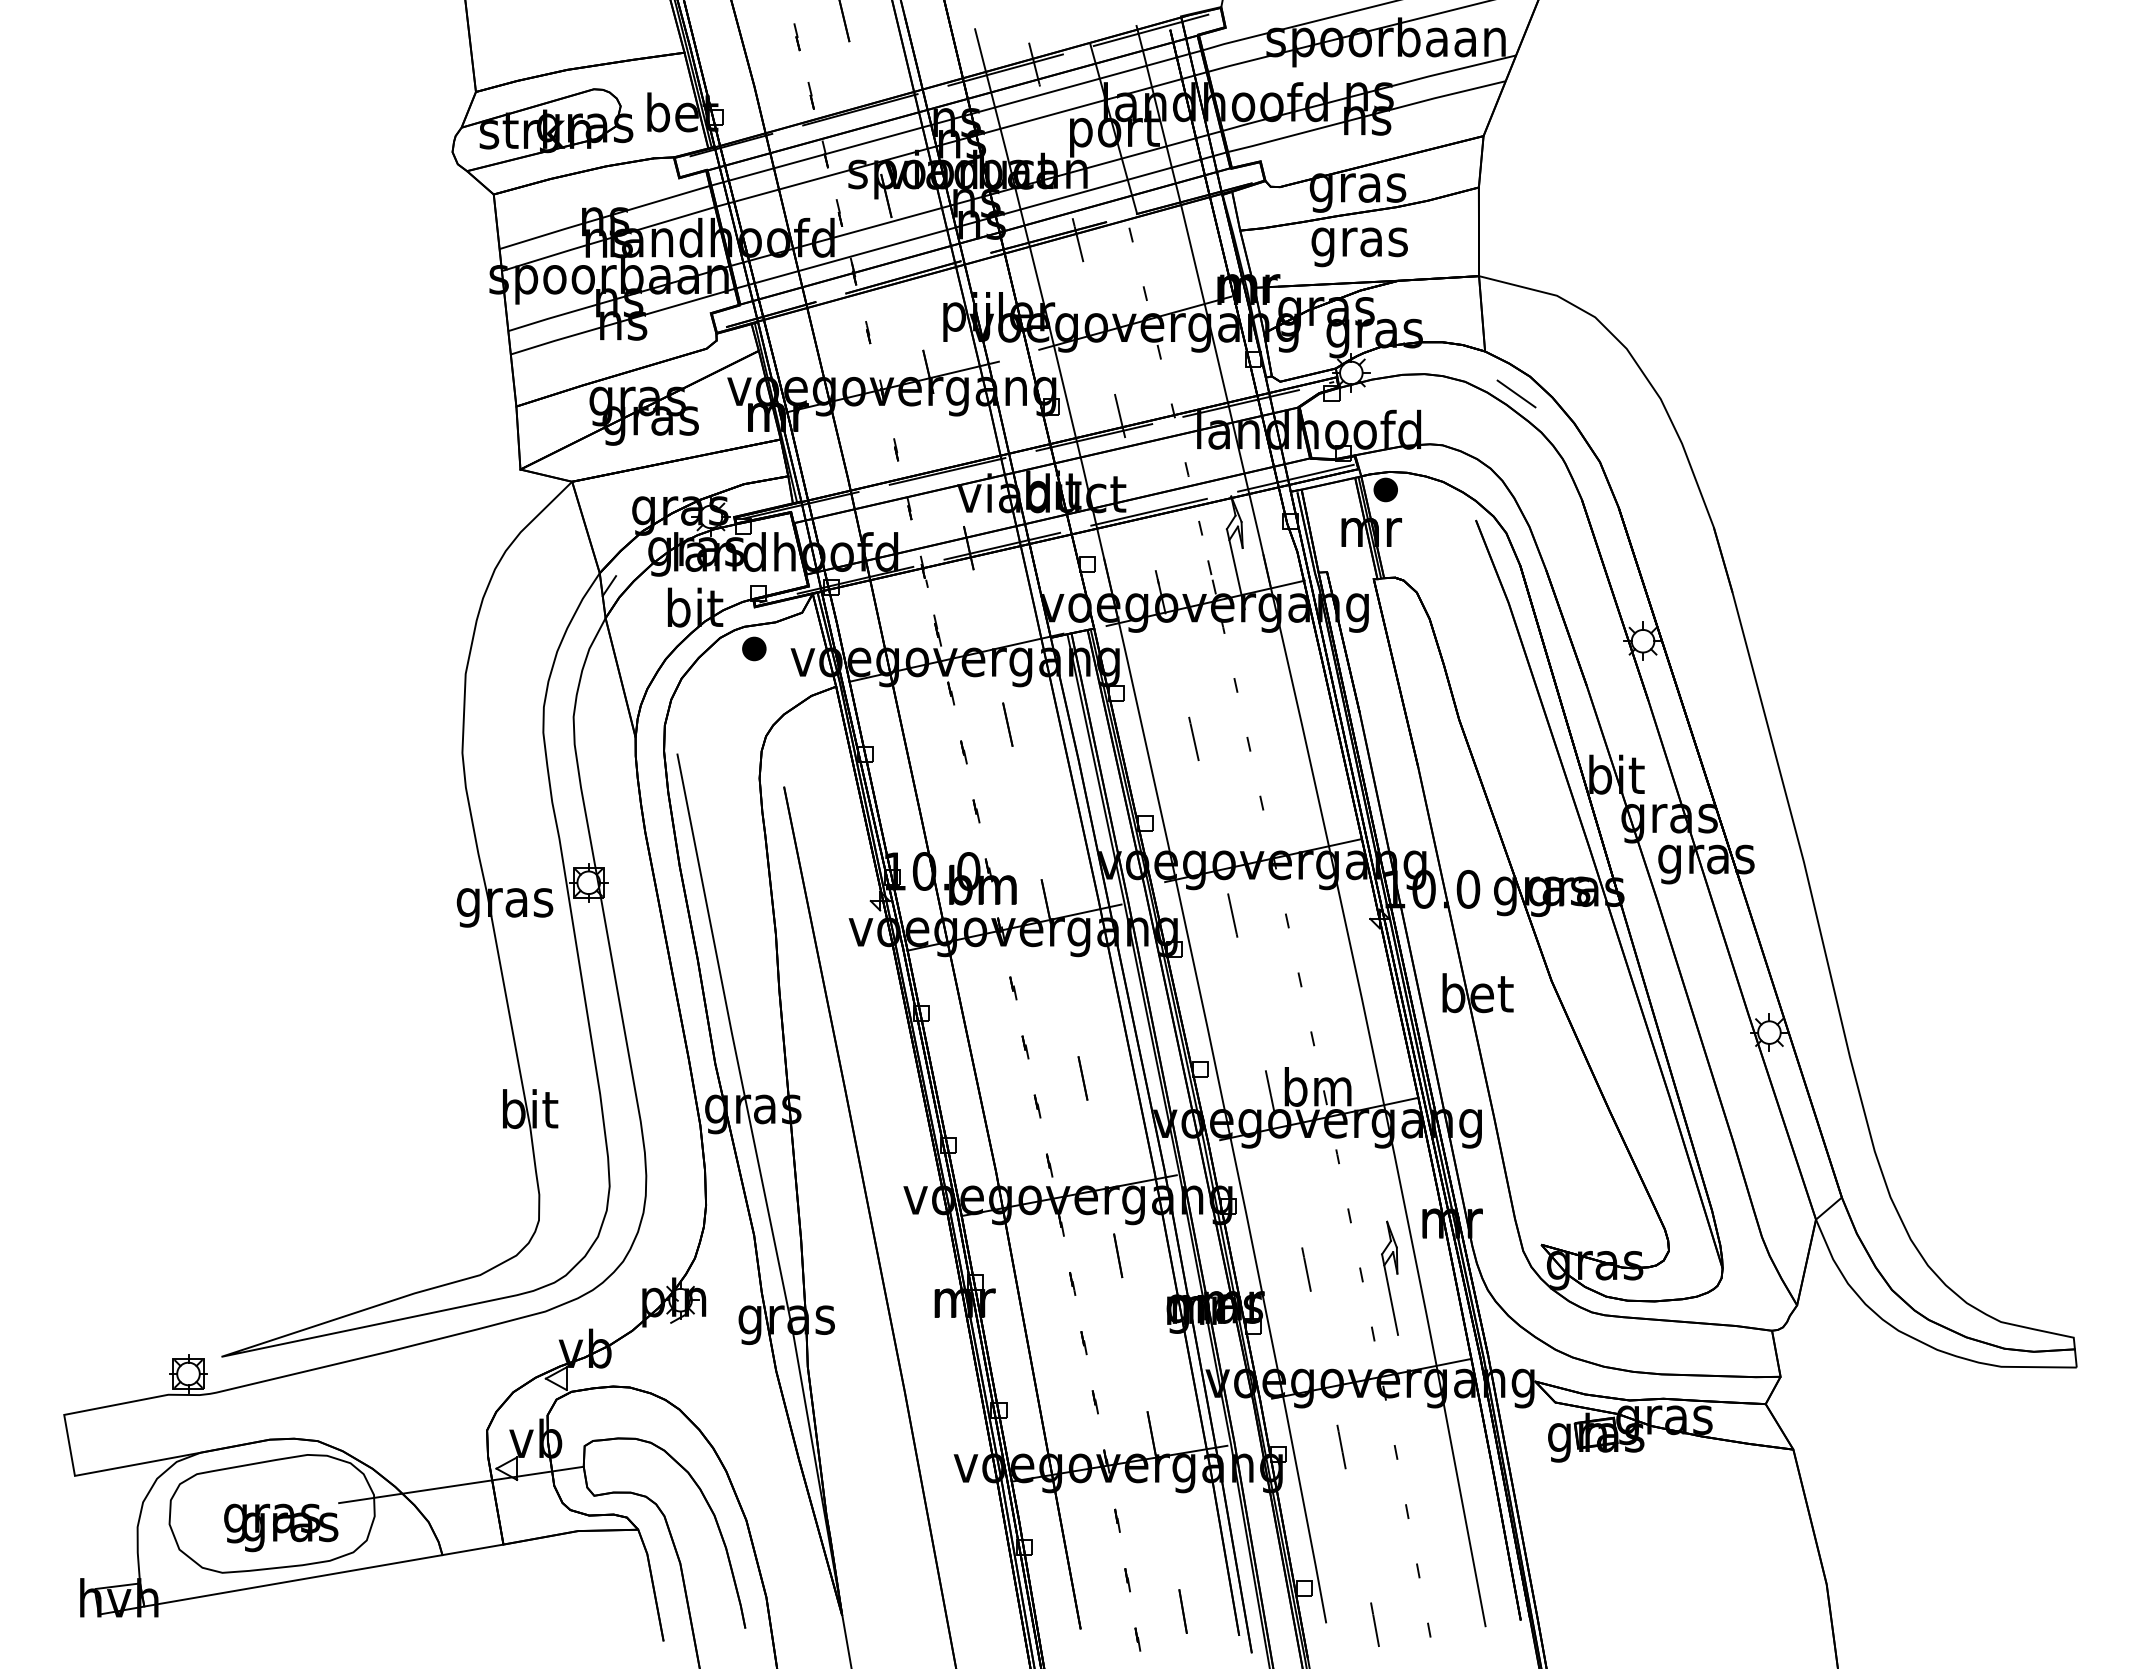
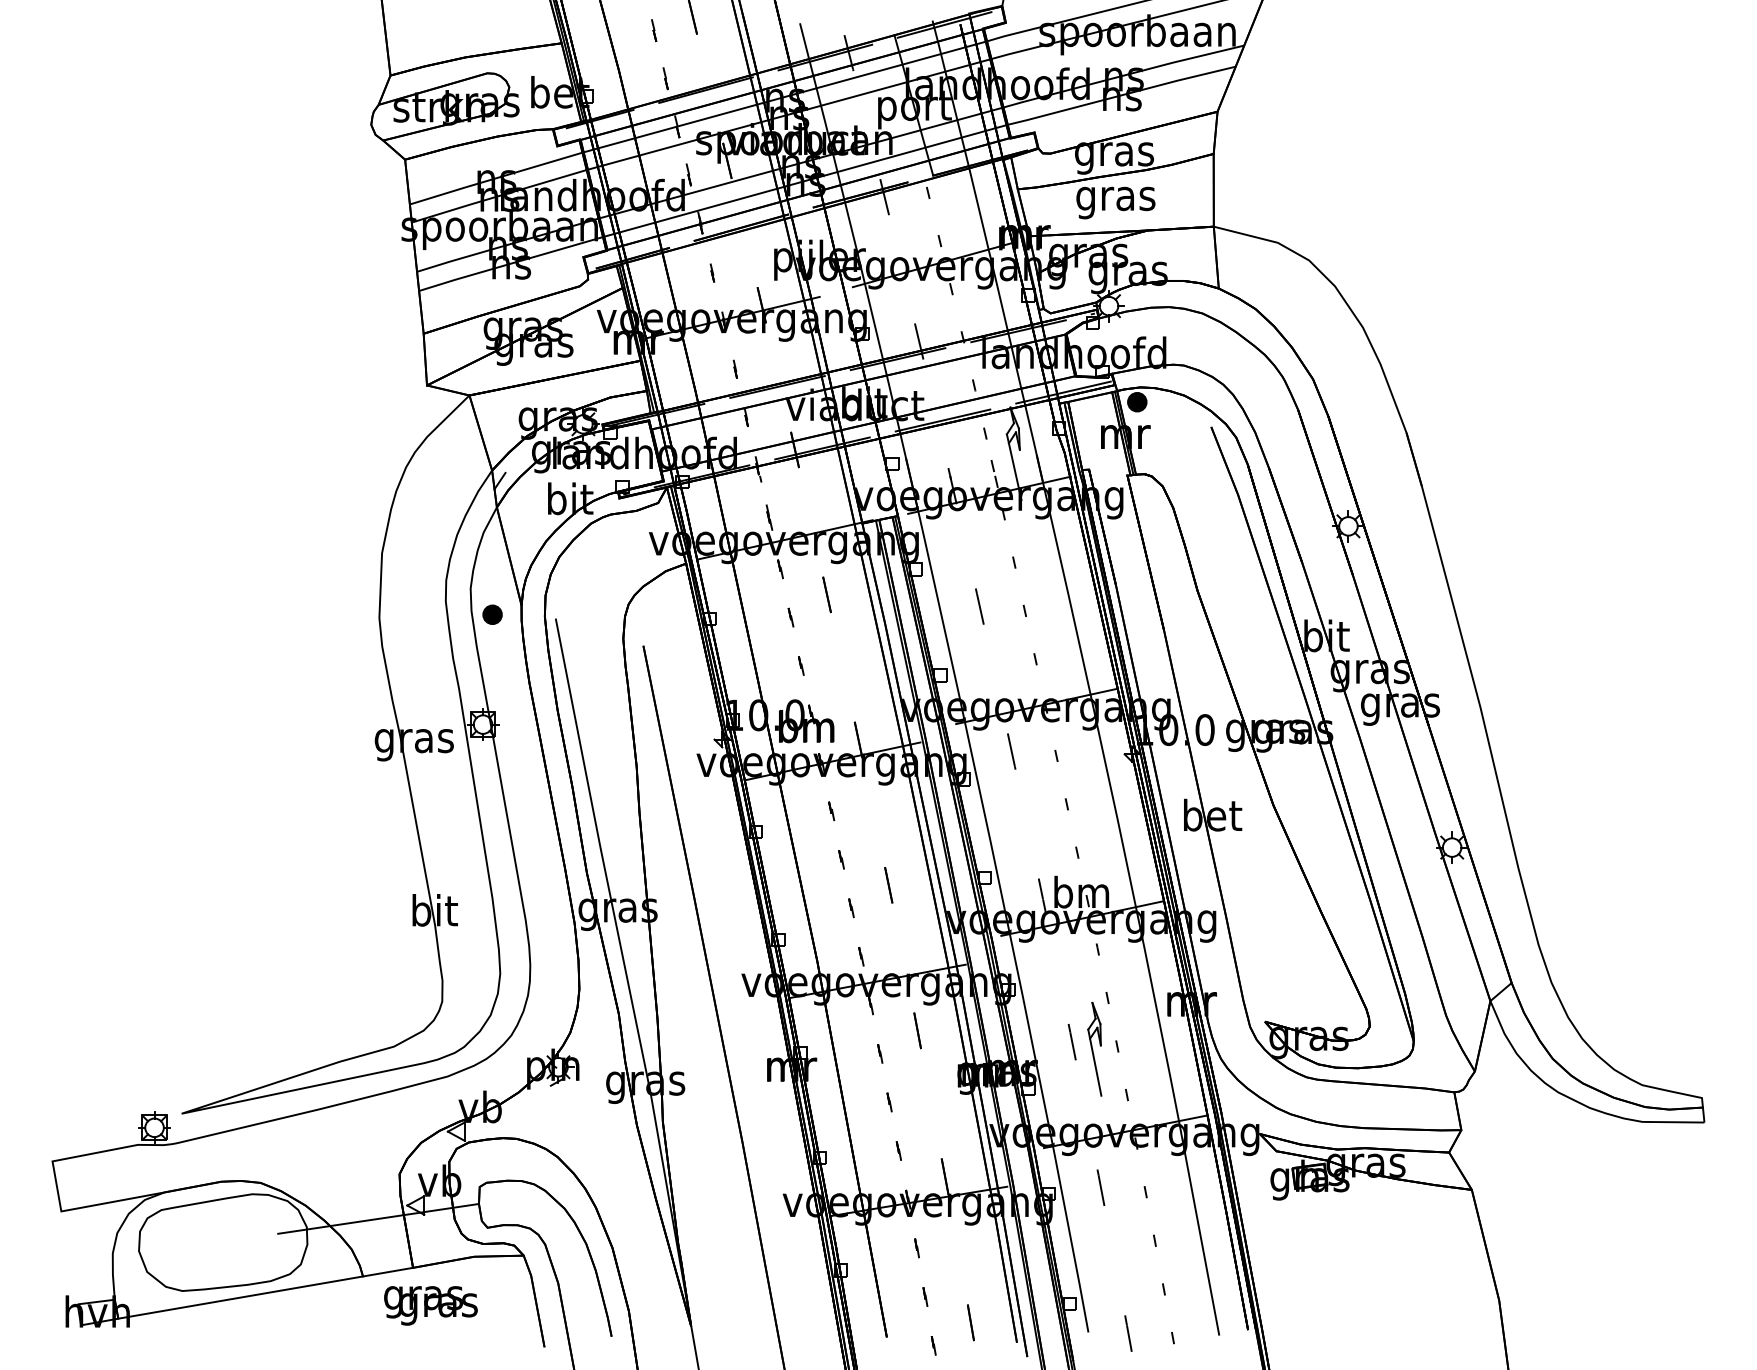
line: (1516, 393) -> (1244, 323), removed
part: (754, 648) -> (492, 614), moved
part: (1389, 1277) -> (1094, 1048), moved
text: (281, 1527) -> (431, 1305), moved

